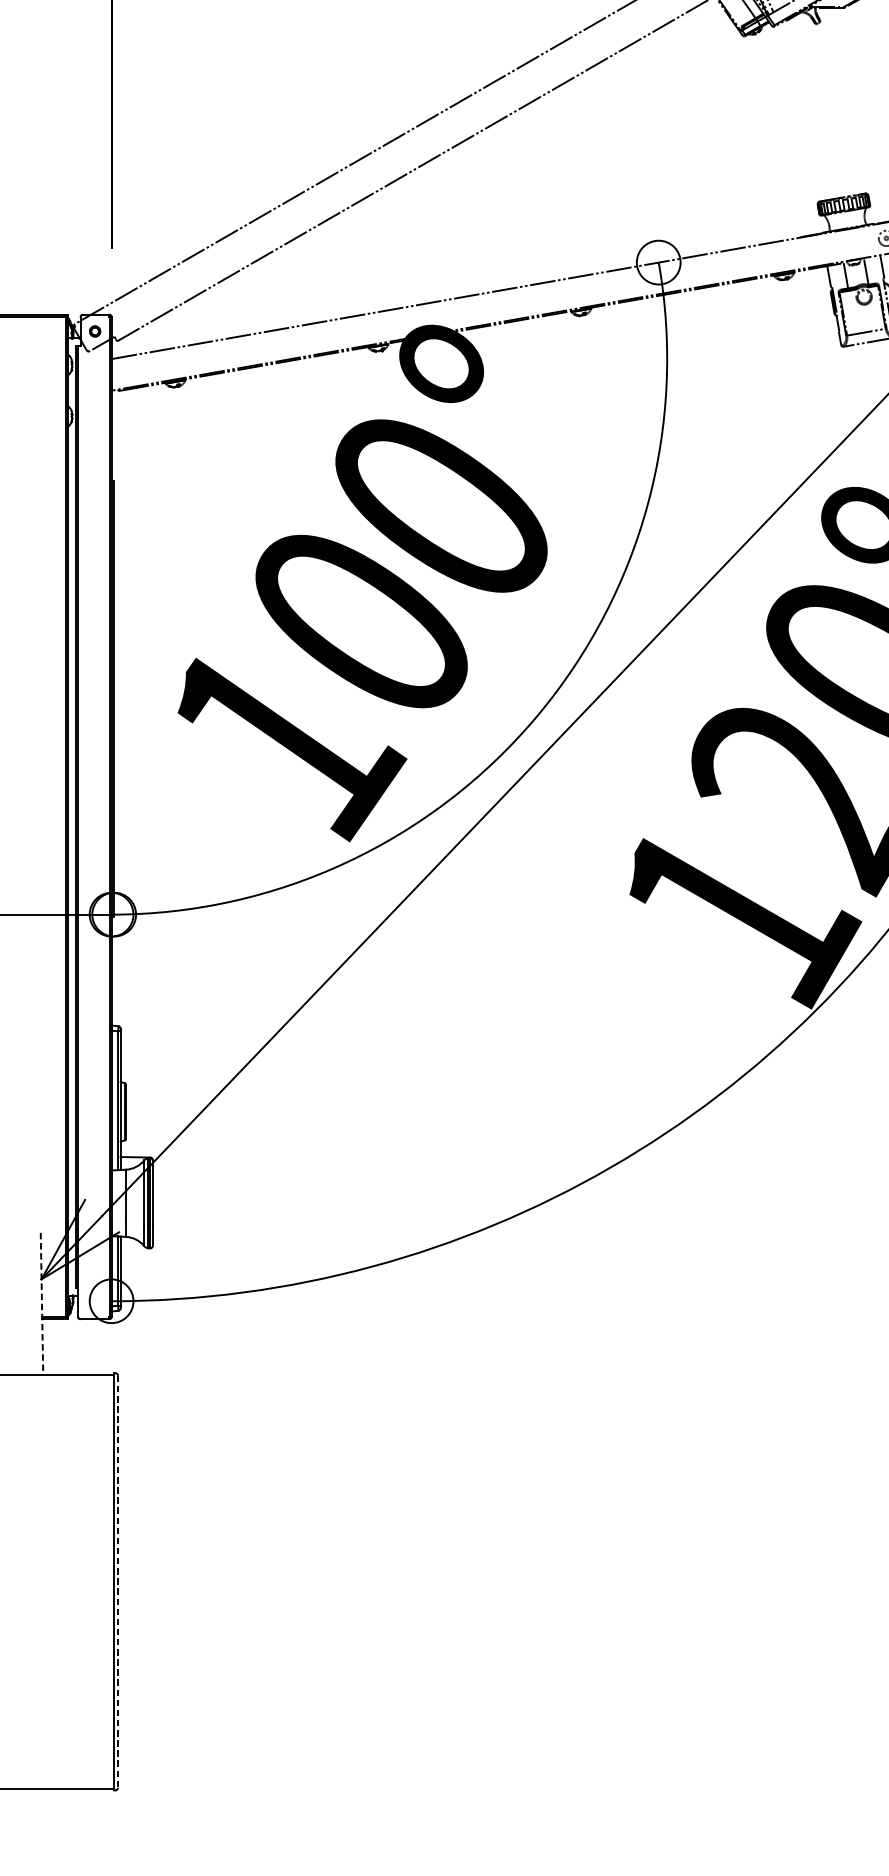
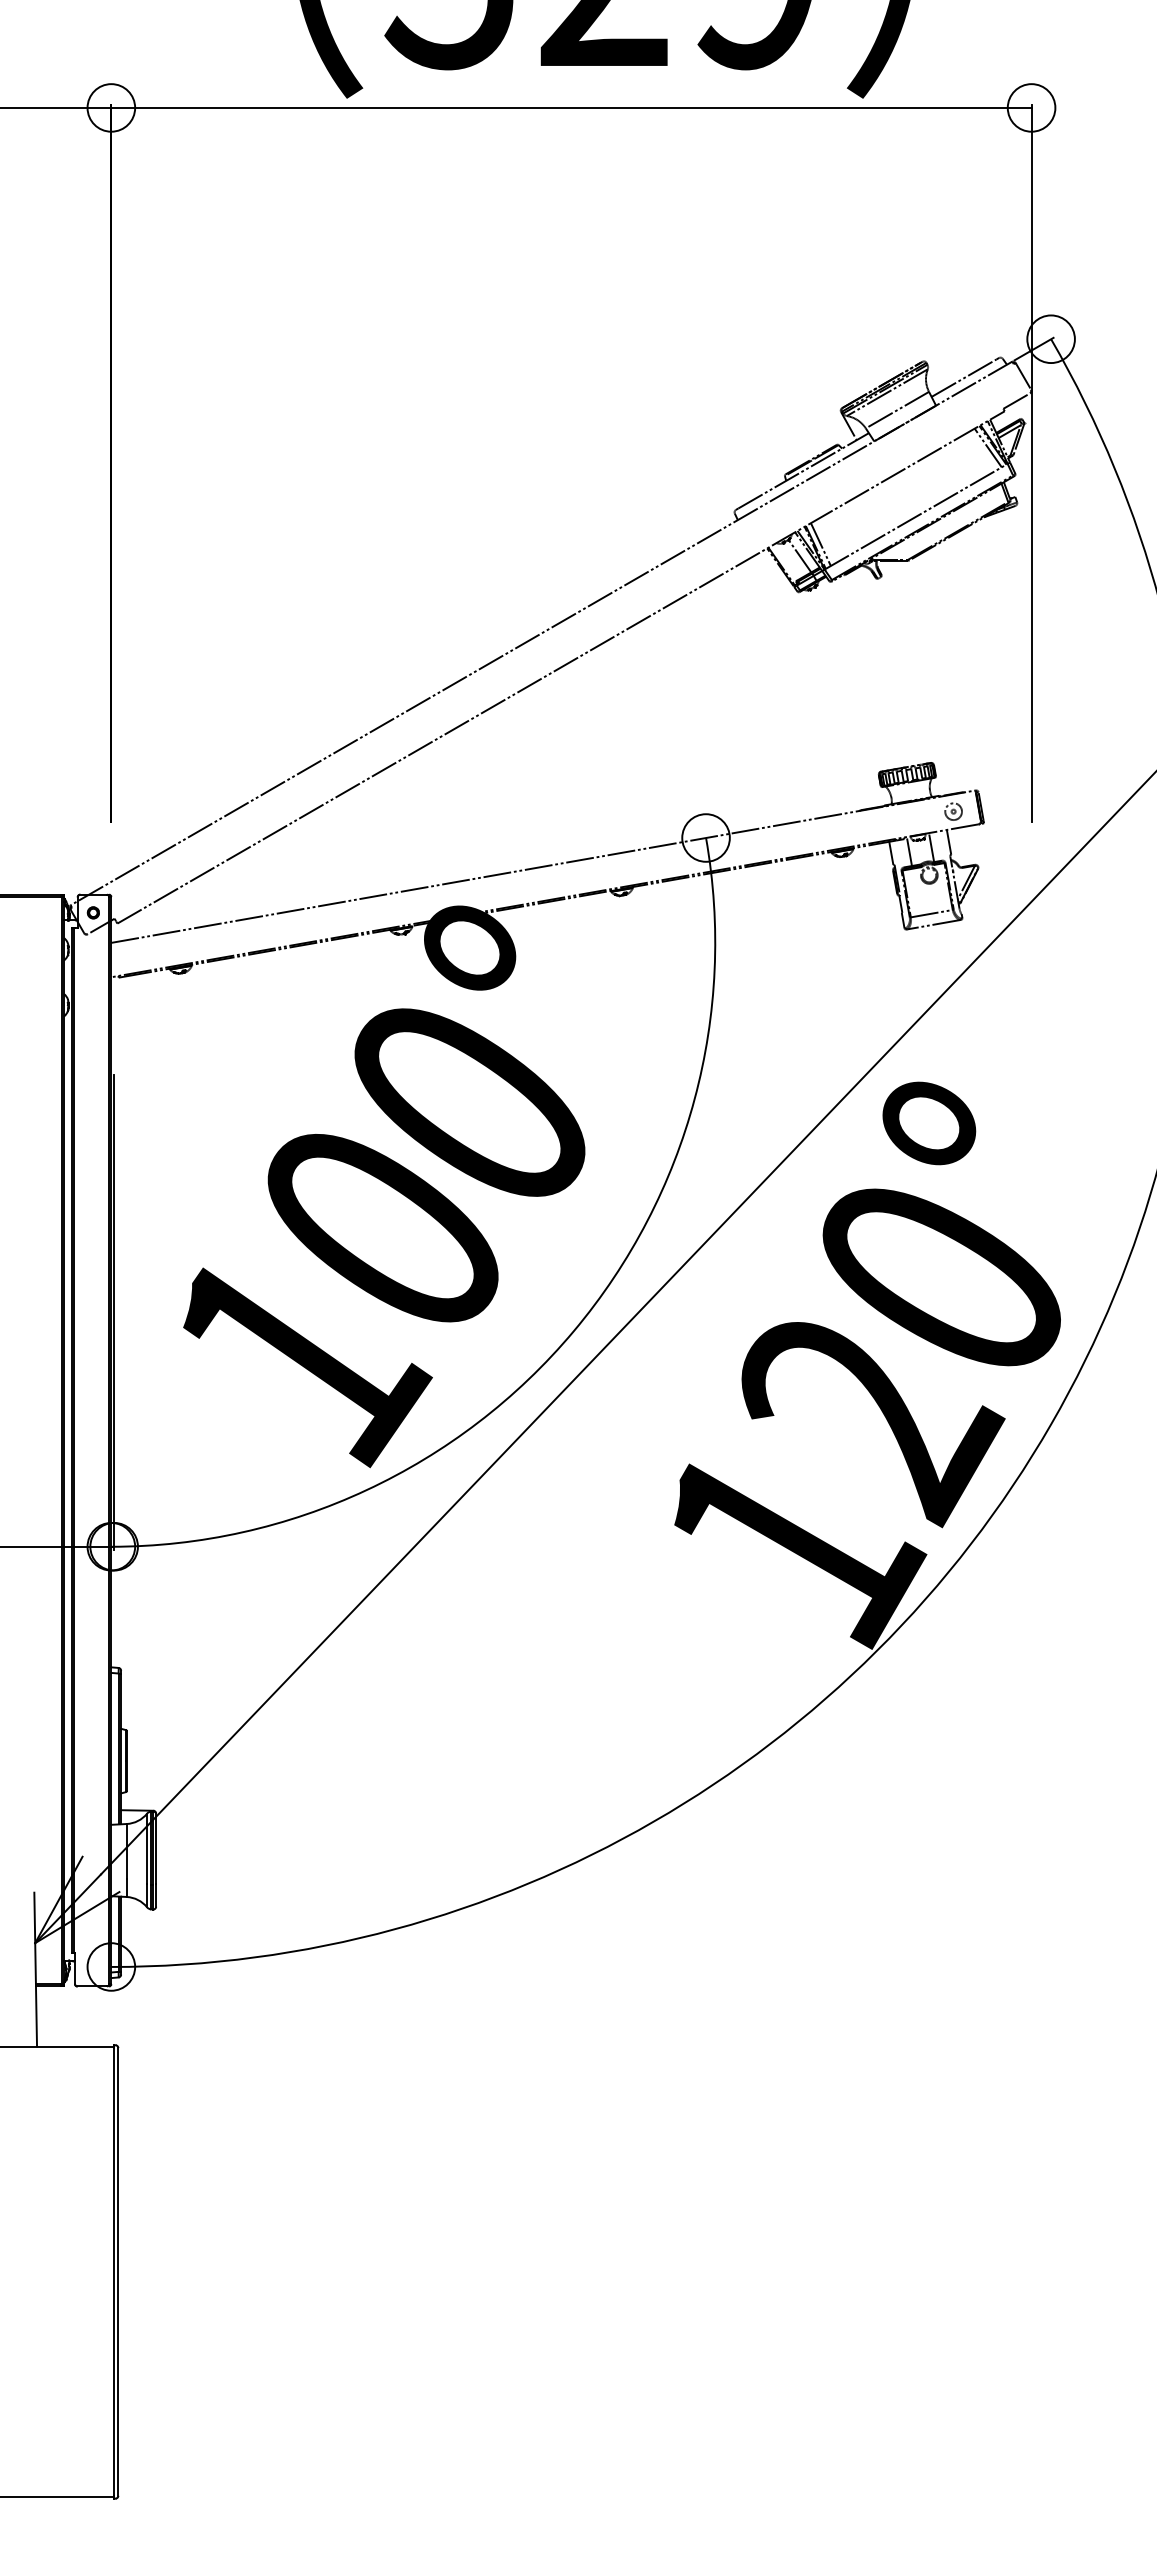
line: (41, 1303) -> (35, 1969), dashed -> solid
line: (118, 1581) -> (118, 2271), dashed -> solid

